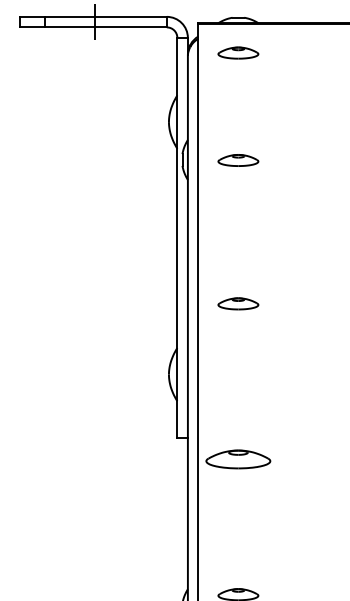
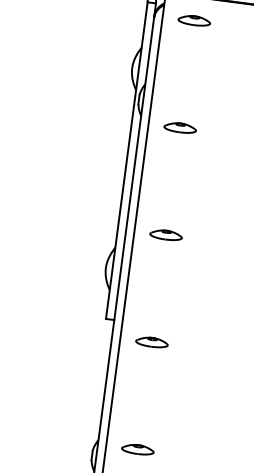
part: (238, 160) -> (180, 127), moved
part: (238, 303) -> (166, 234), moved
part: (238, 458) -> (152, 341), size x0.62

